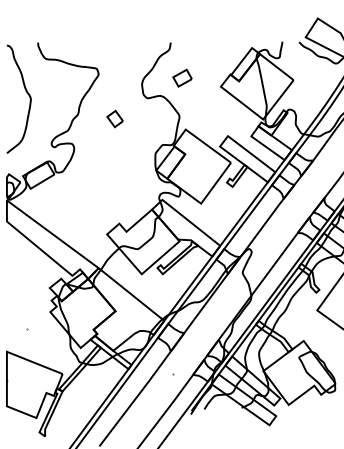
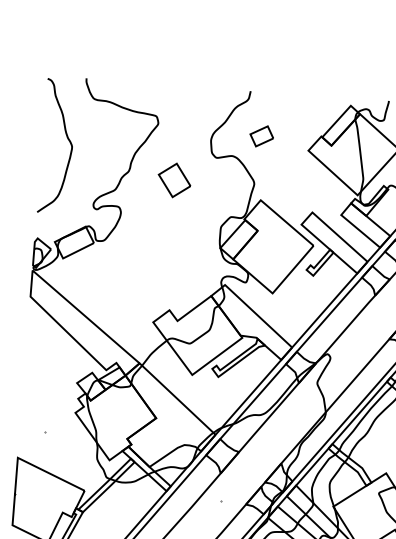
part: (114, 118) -> (173, 179), size x1.67

